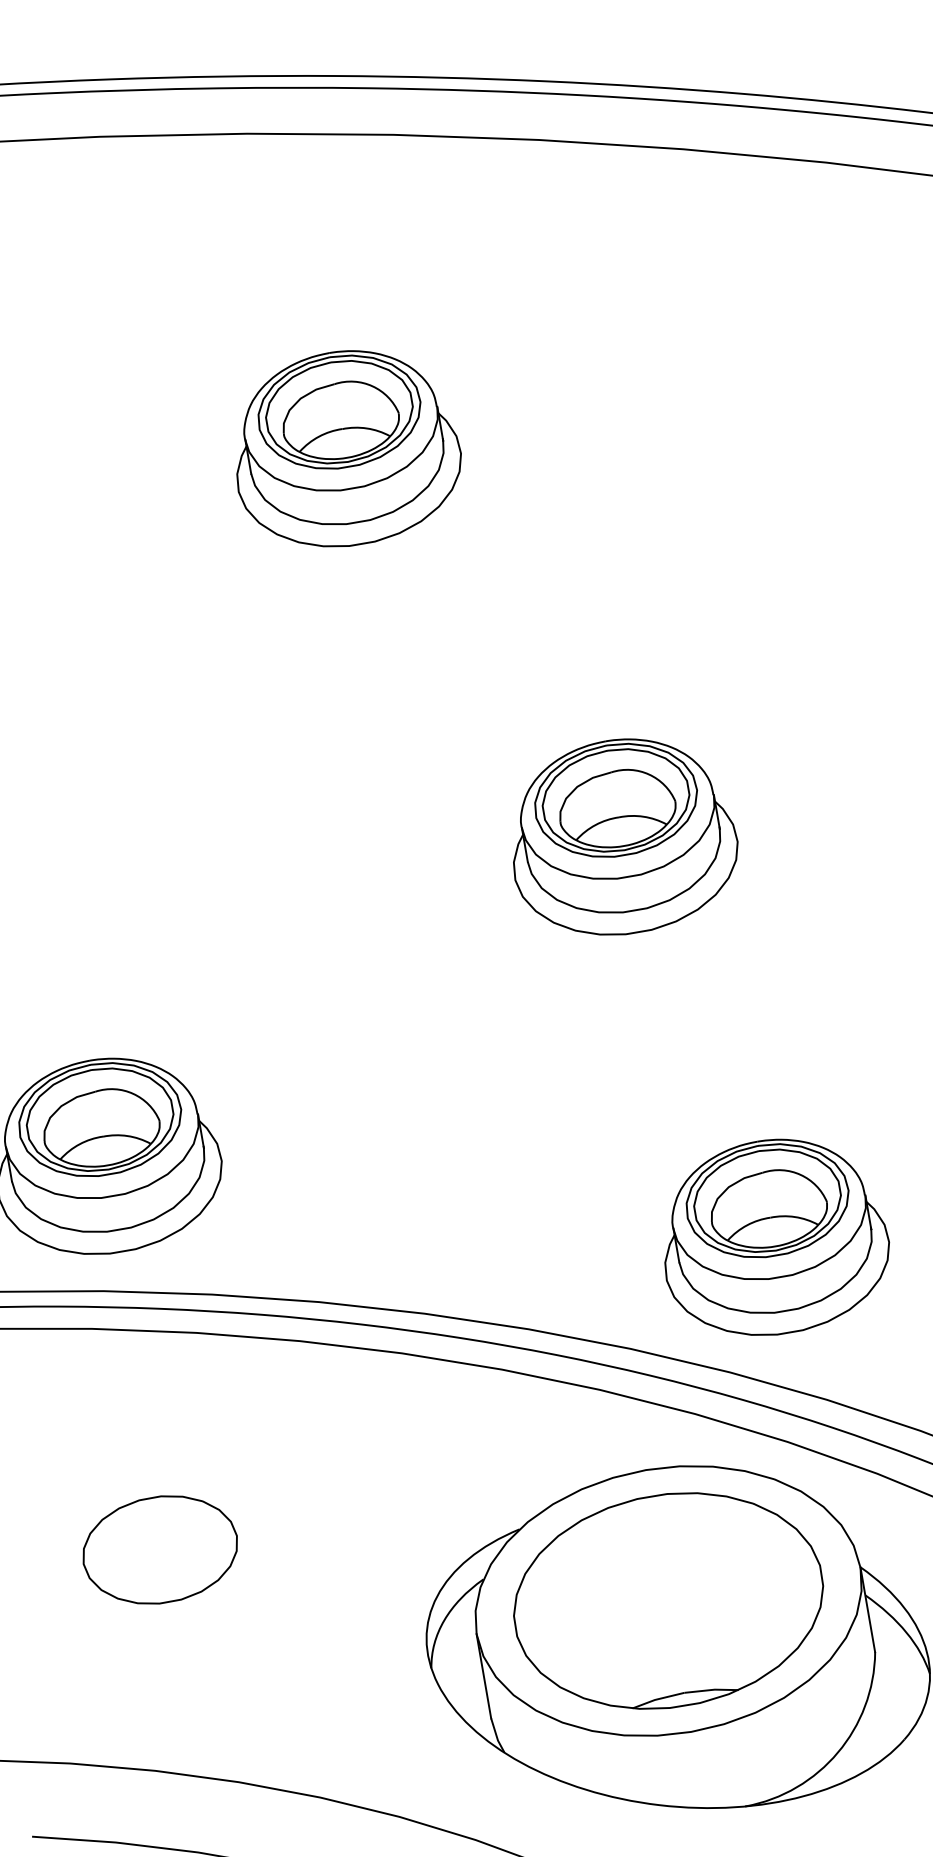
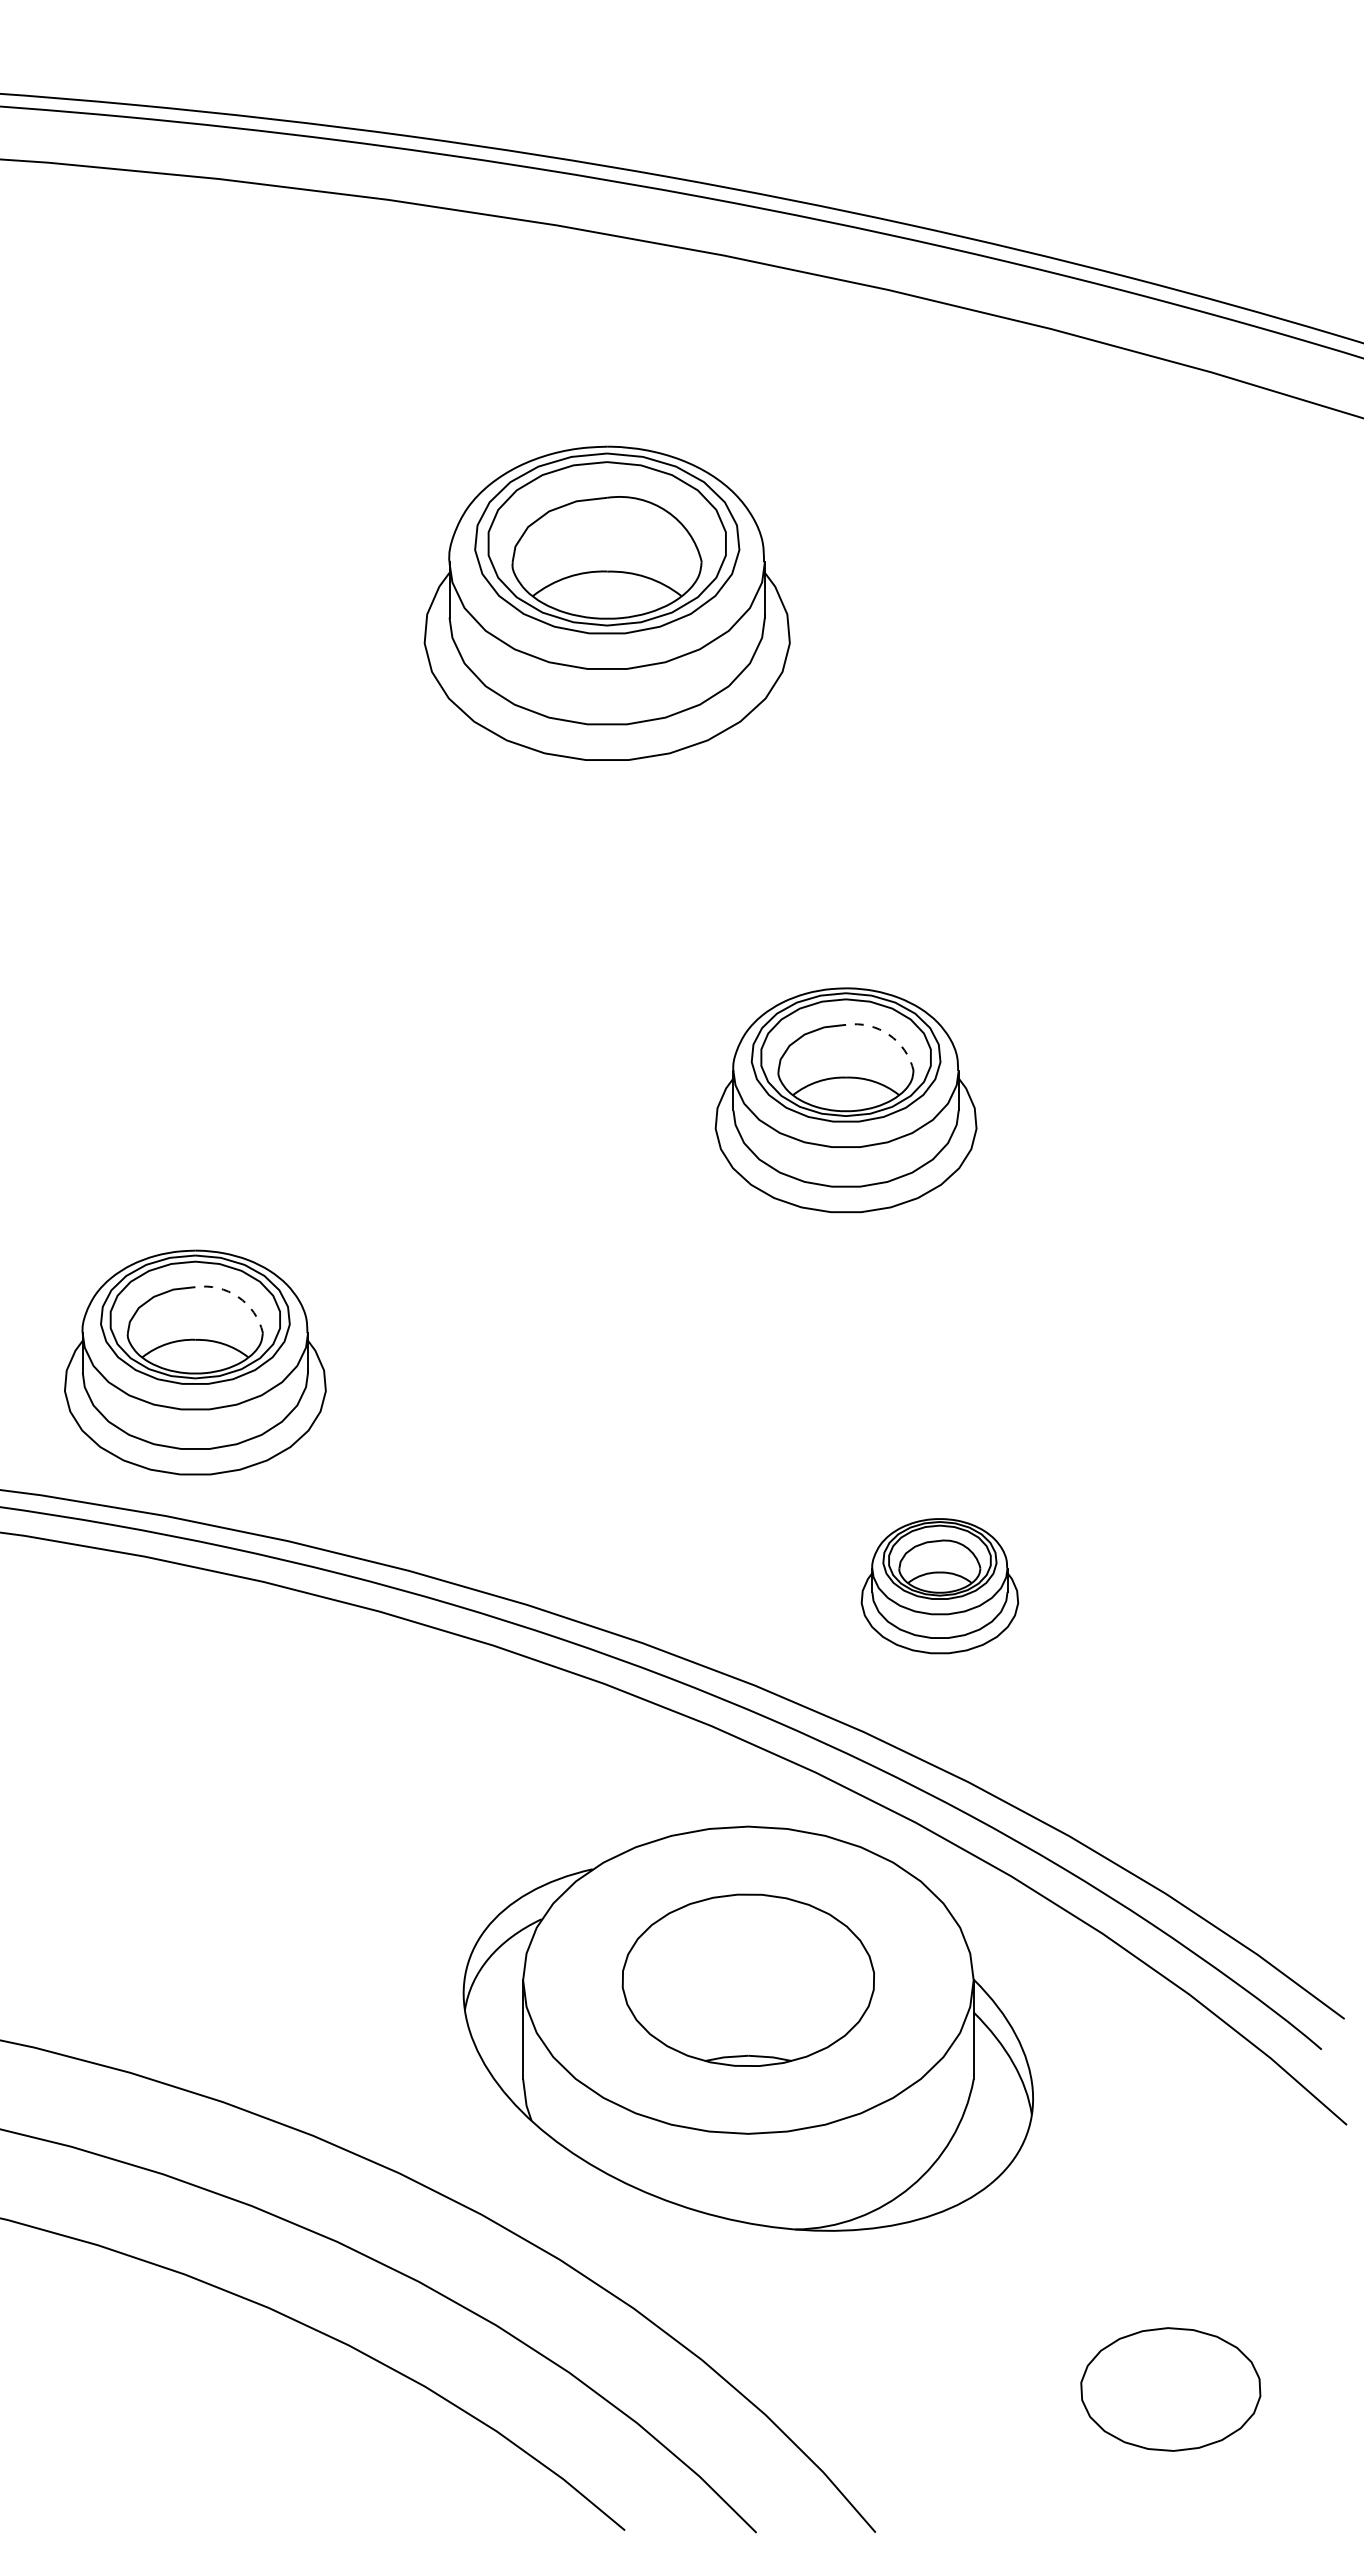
part: (345, 448) -> (607, 603), size x1.4
arc: (648, 774) -> (888, 1034), solid -> dashed
arc: (133, 1094) -> (238, 1297), solid -> dashed
part: (773, 1236) -> (939, 1585), size x0.6
part: (160, 1549) -> (179, 1821), removed
part: (668, 1601) -> (748, 1980), size x0.7

